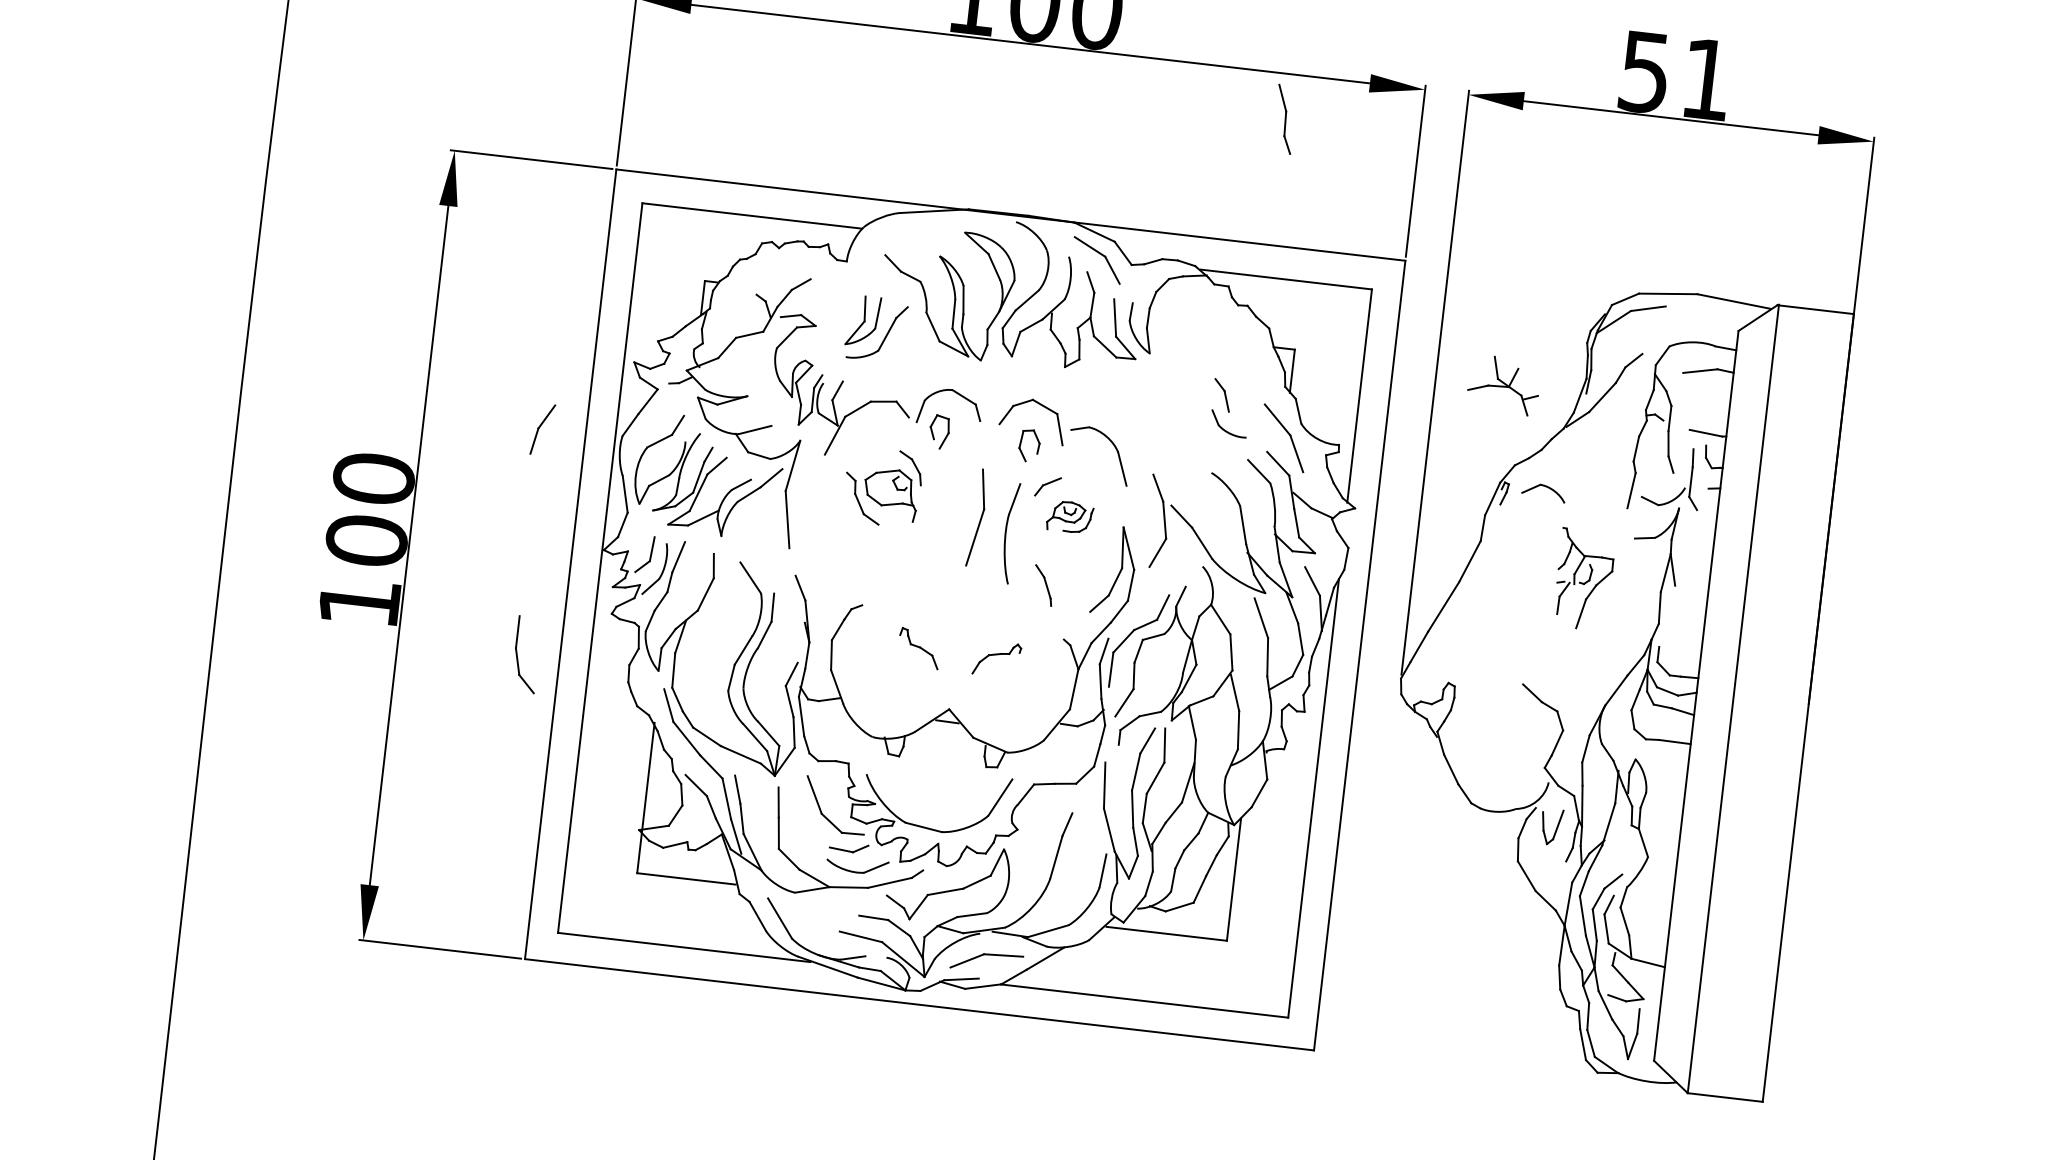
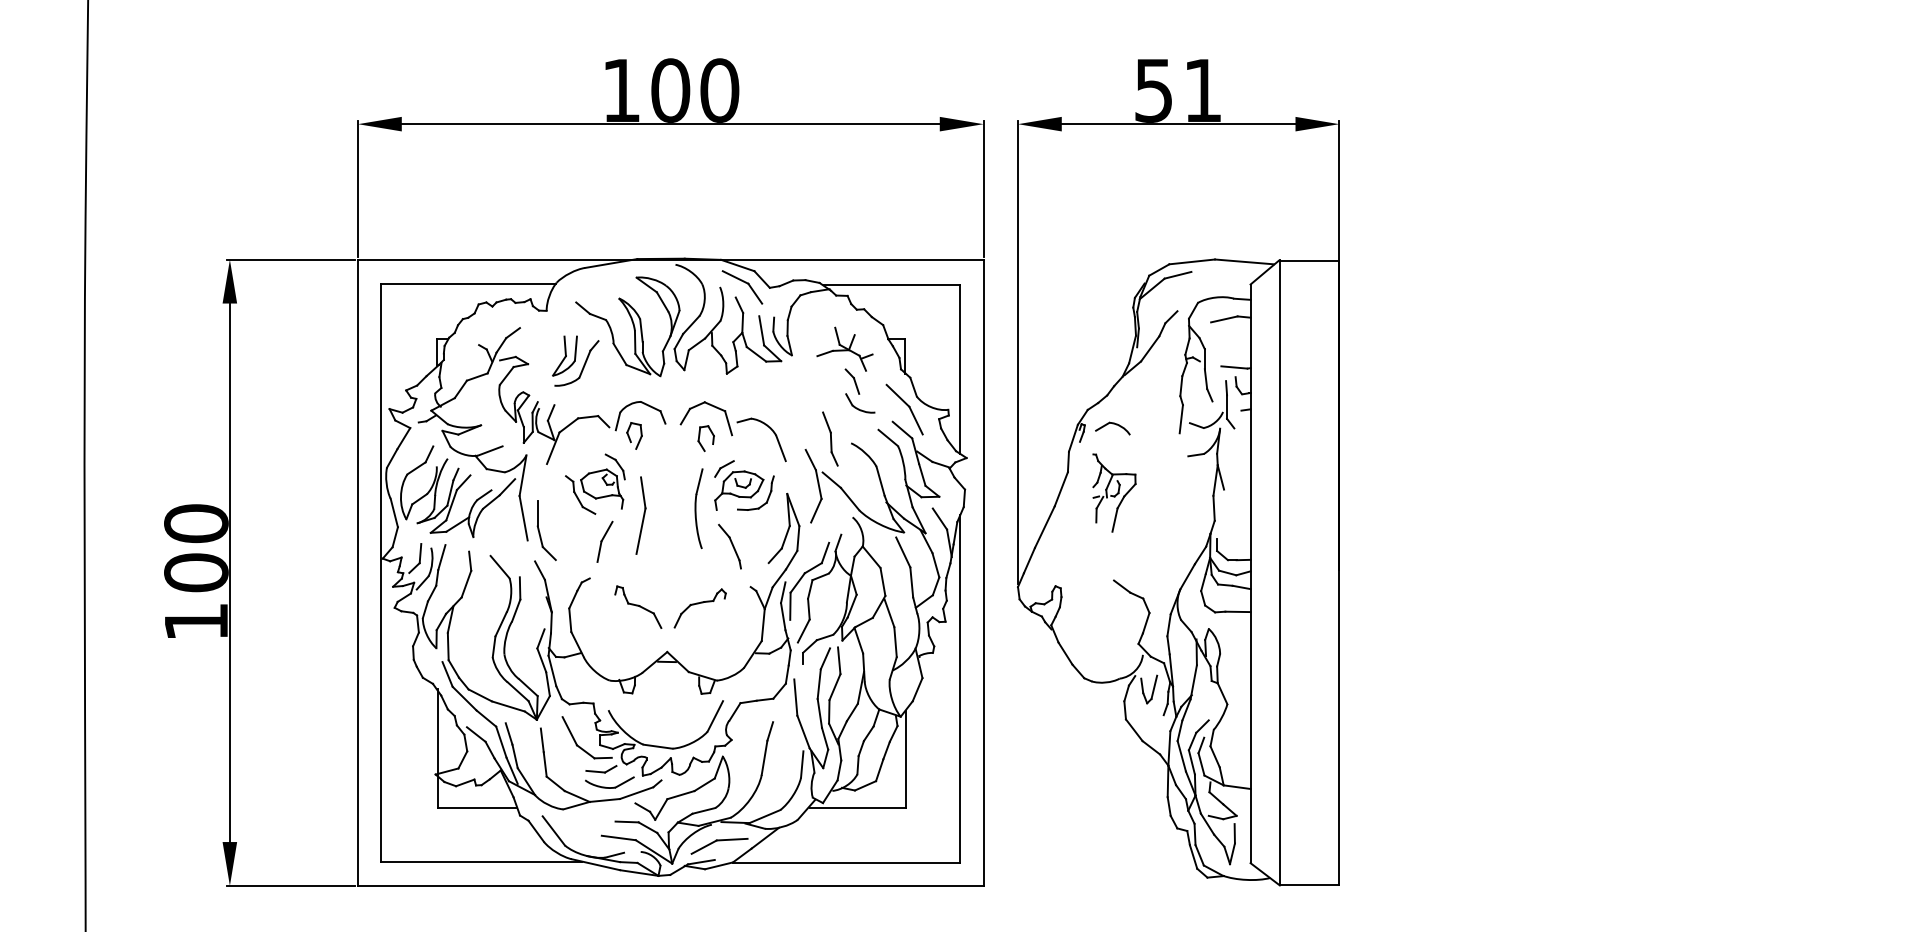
part: (1284, 118) -> (830, 438), moved
part: (1503, 384) -> (844, 348), moved
part: (542, 428) -> (604, 541), moved
part: (1070, 516) -> (744, 490), size x1.67
part: (976, 517) -> (640, 515), moved
part: (1584, 578) -> (1114, 492), moved
part: (1043, 585) -> (729, 546), size x1.43
part: (919, 647) -> (638, 606), size x1.43
part: (518, 656) -> (540, 532), moved
part: (996, 659) -> (699, 608), size x1.43

